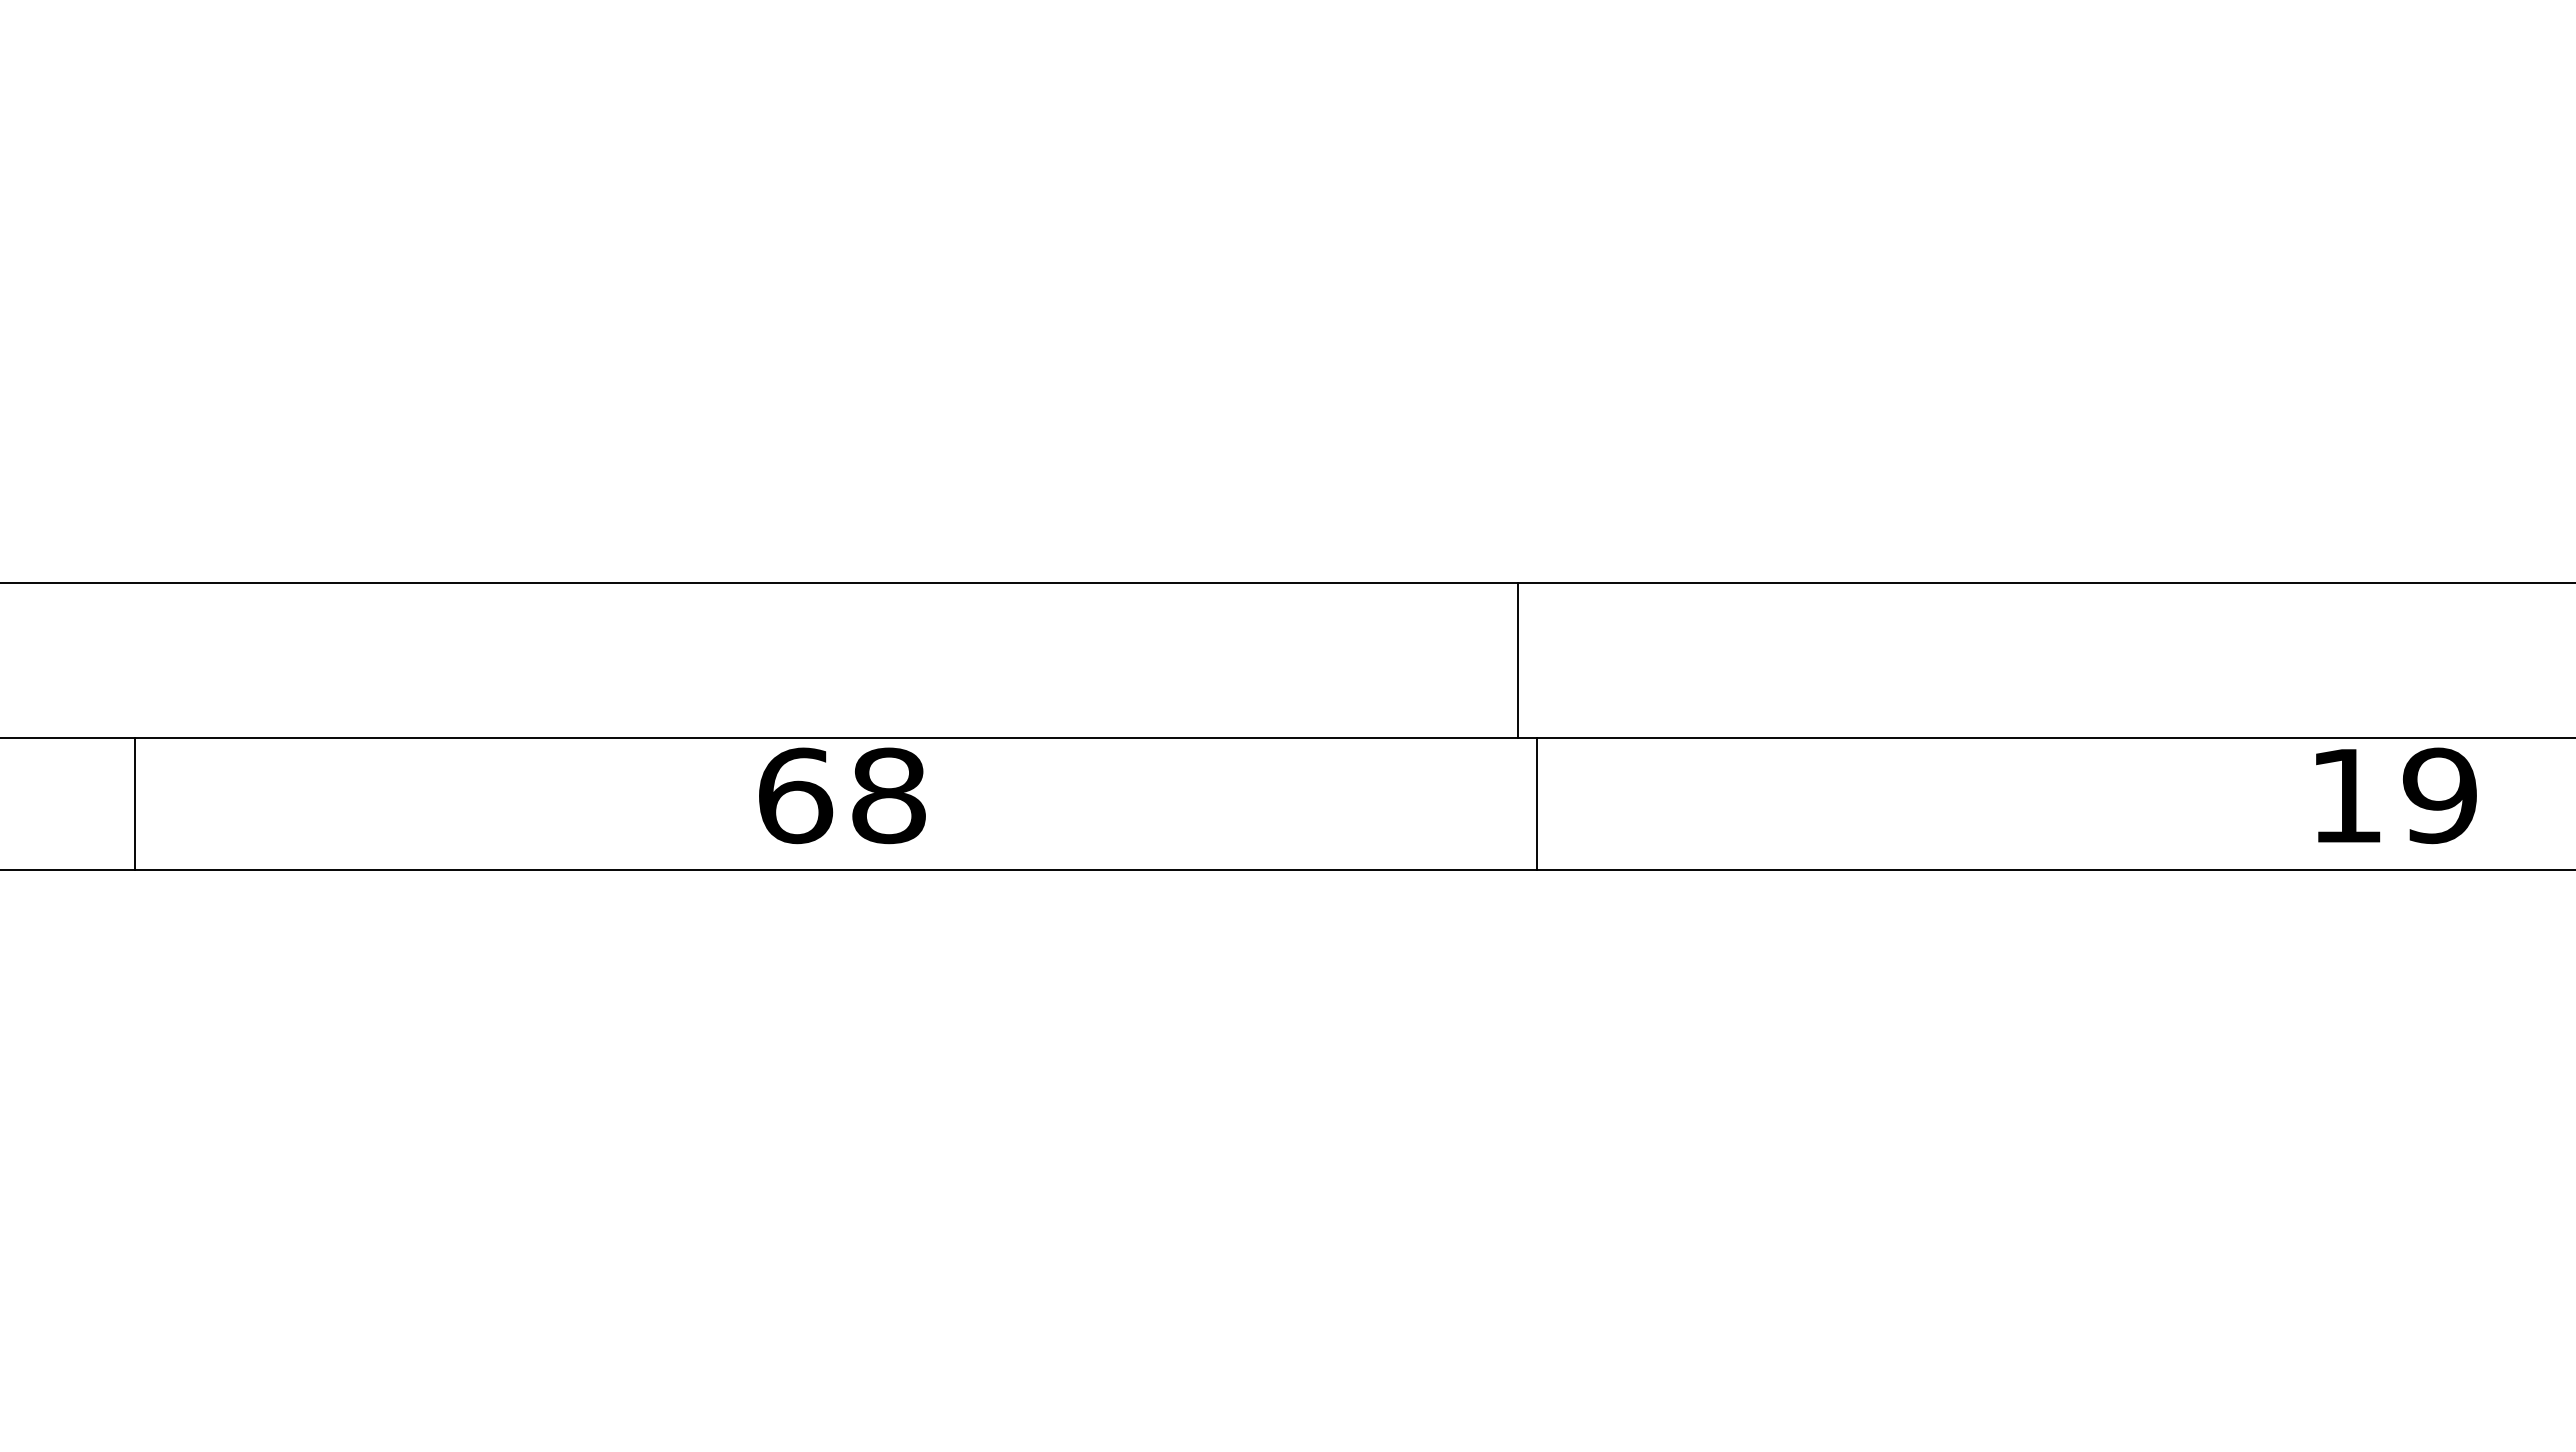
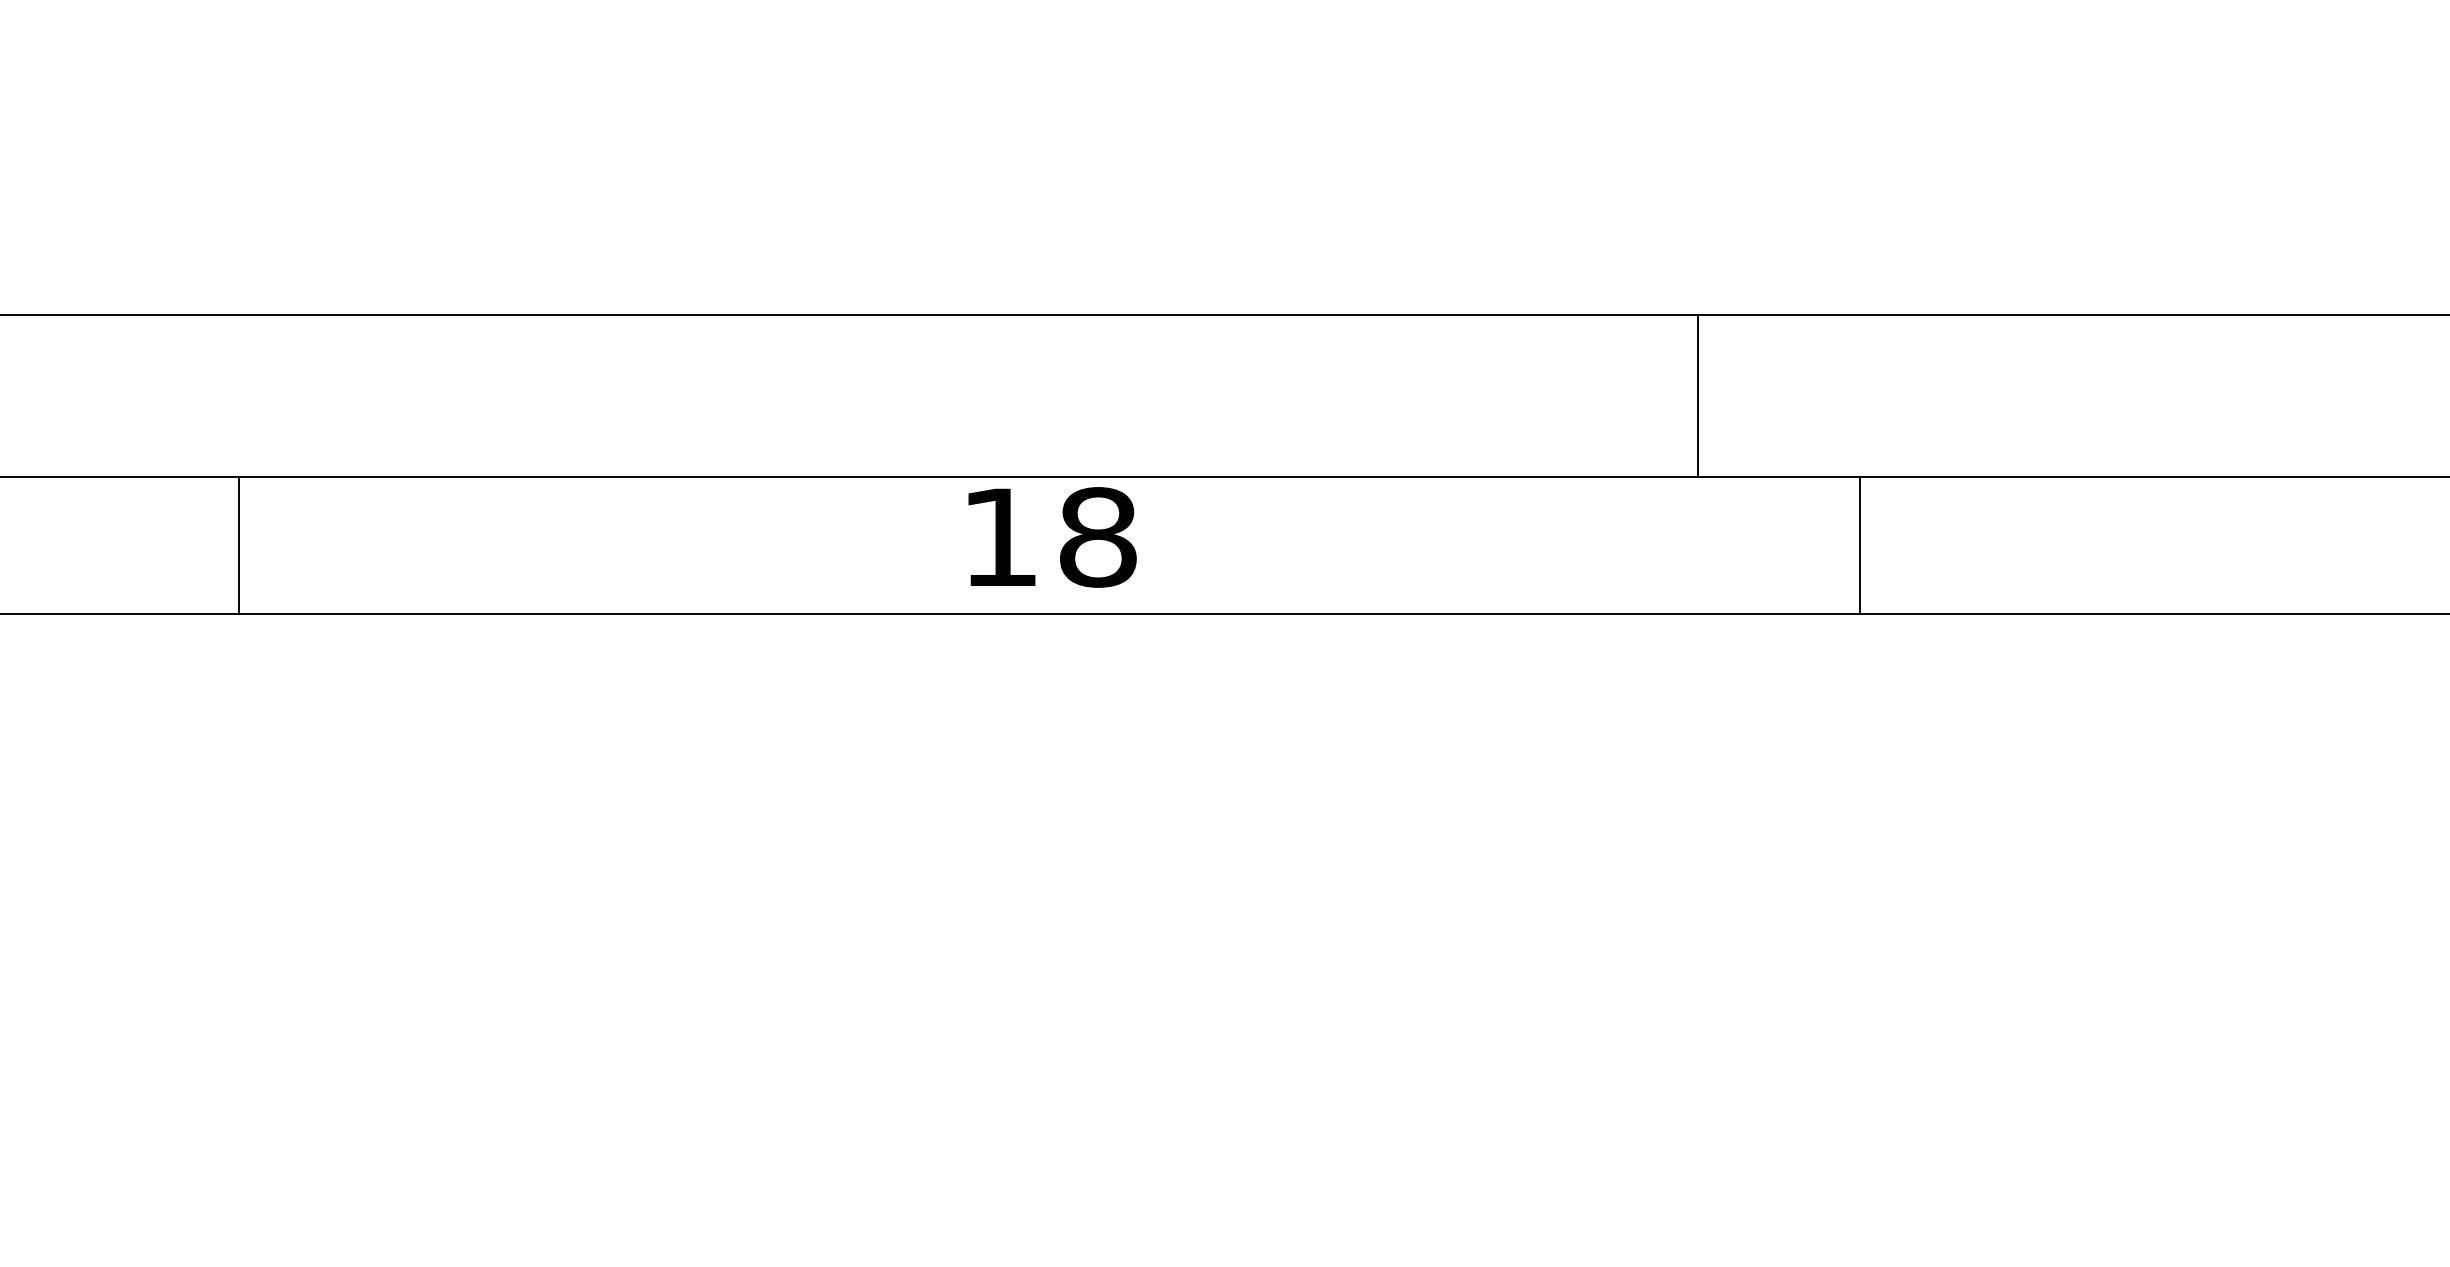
line: (1517, 659) -> (1697, 395), moved
text: (796, 795) -> (1001, 537), 68 -> 18
line: (134, 803) -> (239, 545), moved
line: (1536, 803) -> (1859, 545), moved

